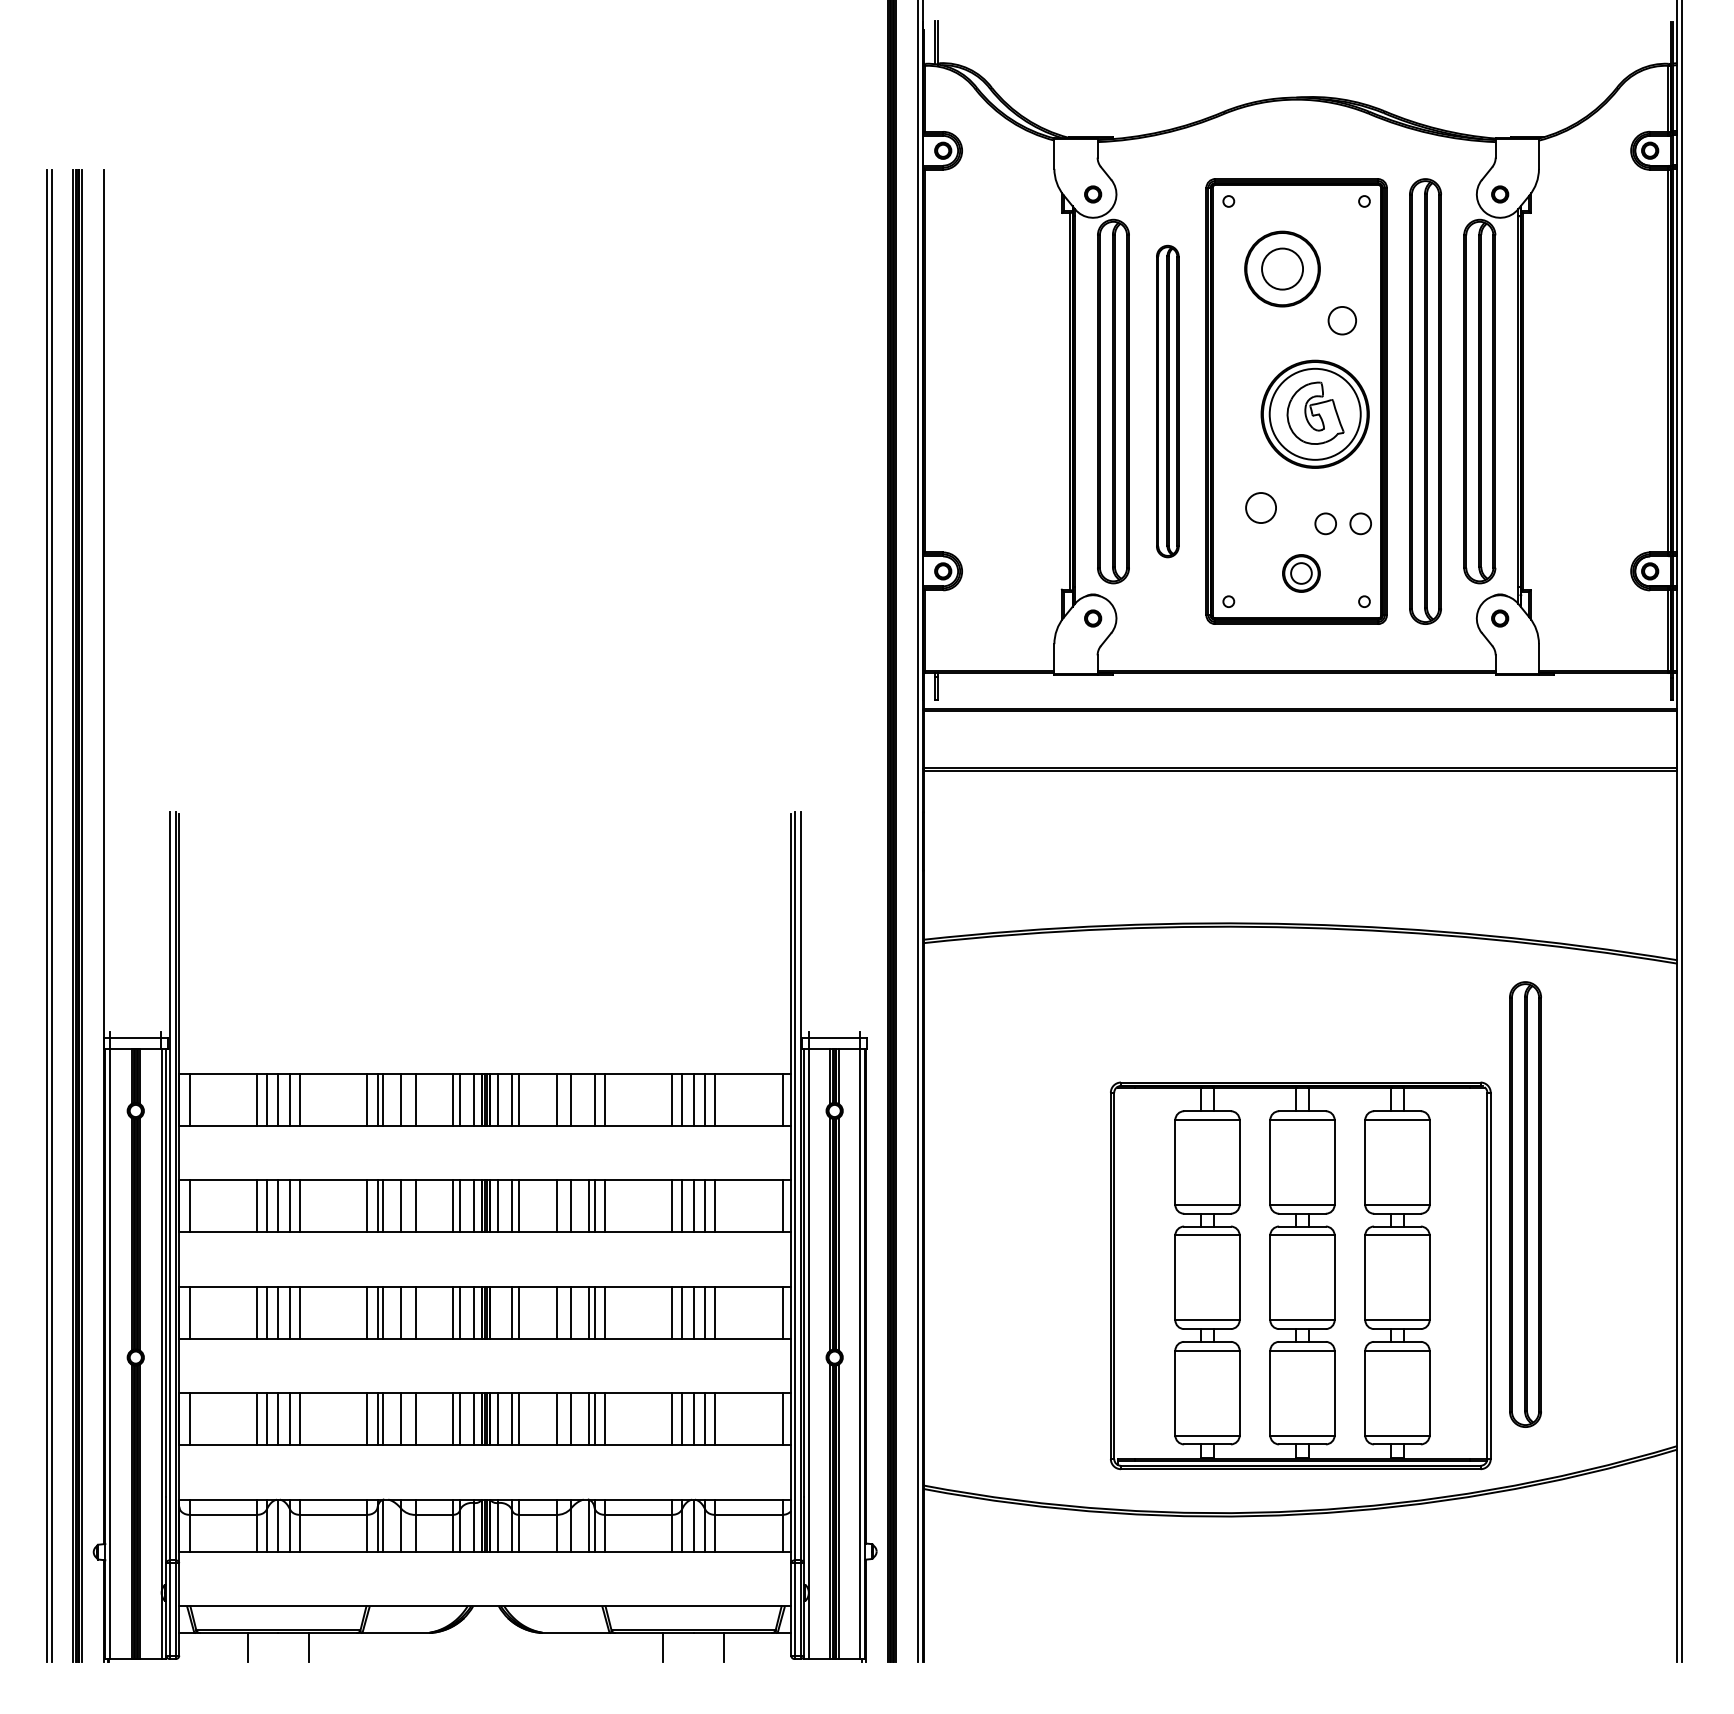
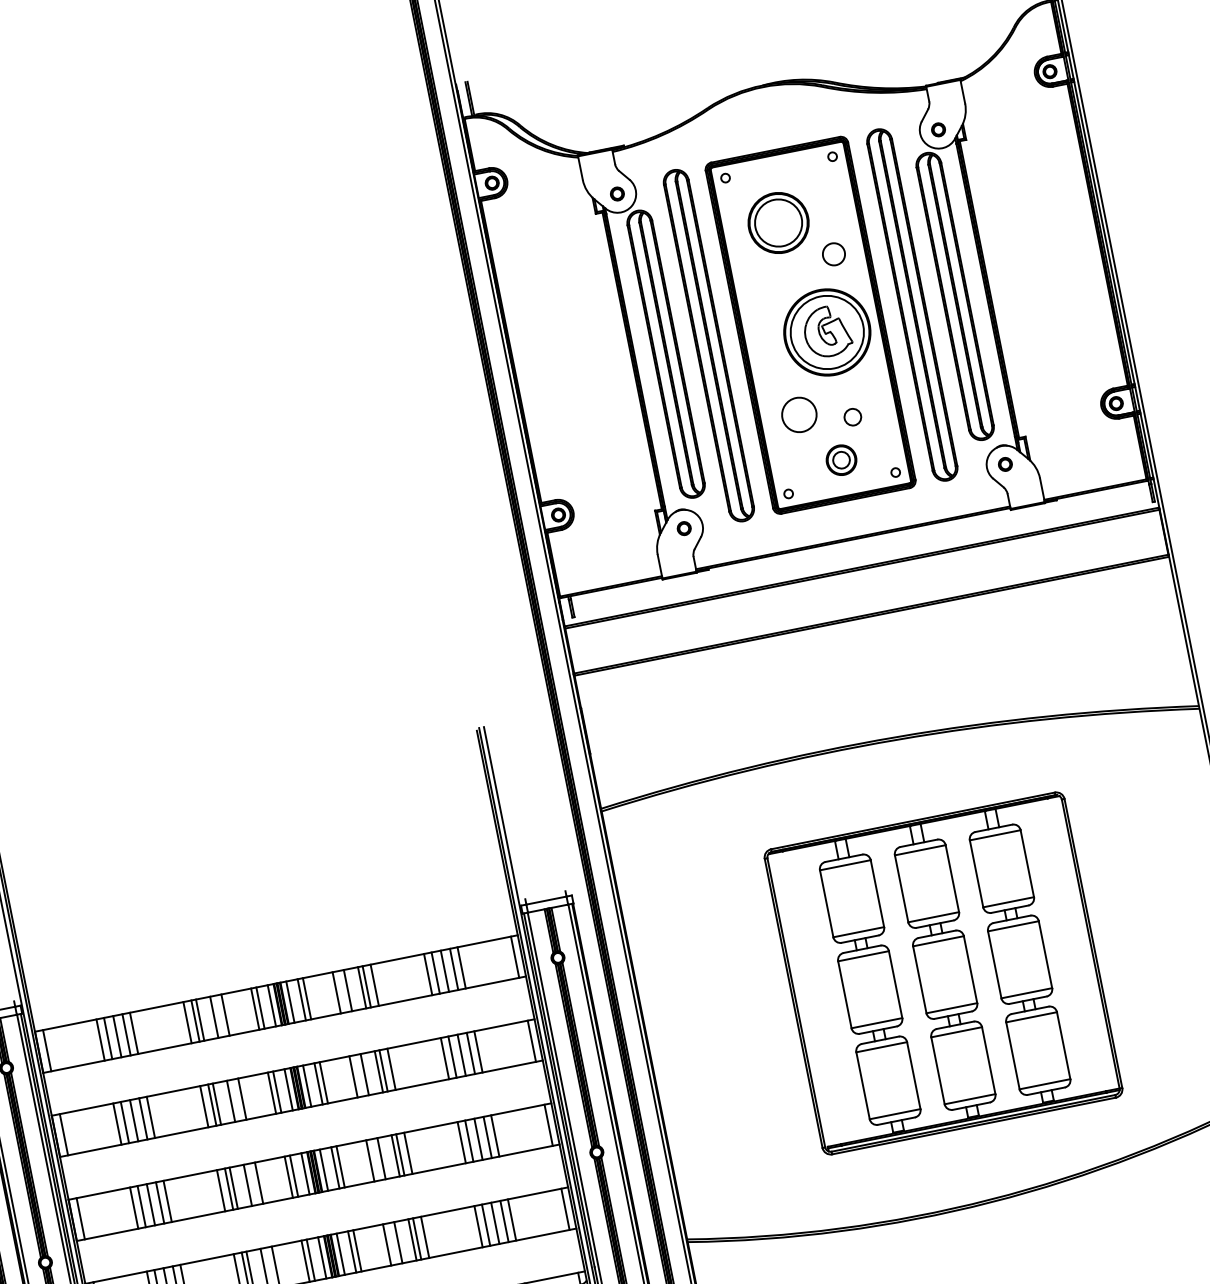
circle: (1282, 268) -> (778, 222), size x1.43
part: (1167, 401) -> (708, 345), size x1.43
circle: (1260, 507) -> (798, 414), size x1.43
circle: (1360, 523) -> (880, 411), removed
line: (588, 1099) -> (361, 987), added
part: (1525, 1204) -> (1117, 922), removed
part: (1300, 1275) -> (943, 973), moved
line: (497, 1312) -> (323, 1170), added

